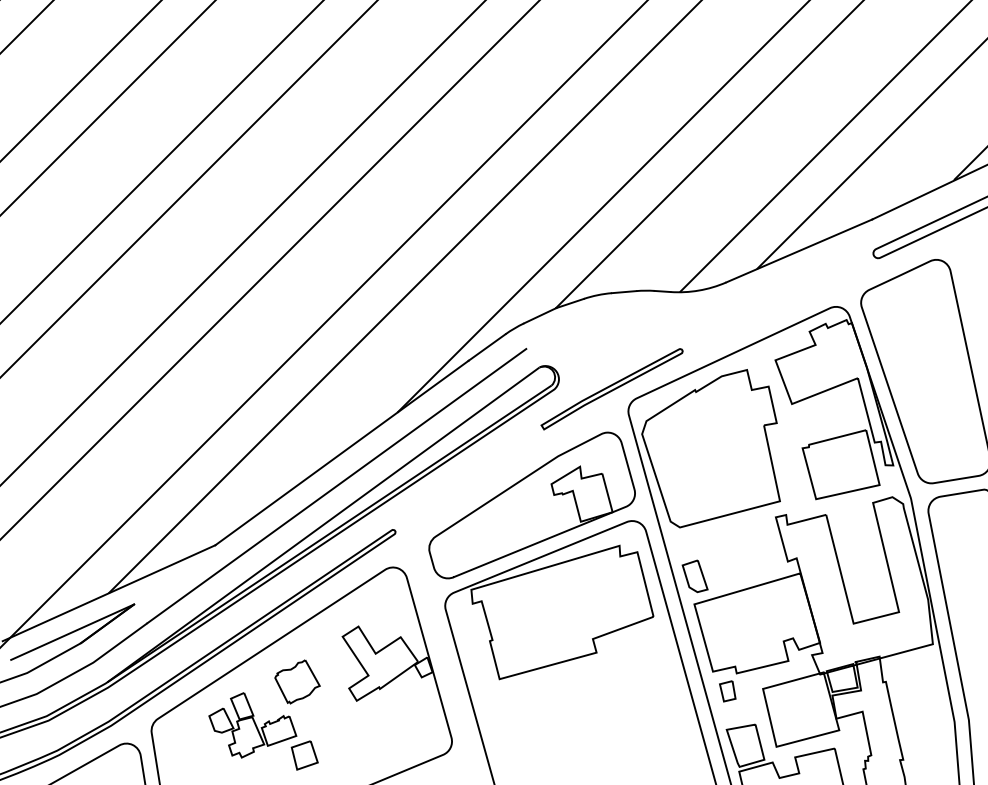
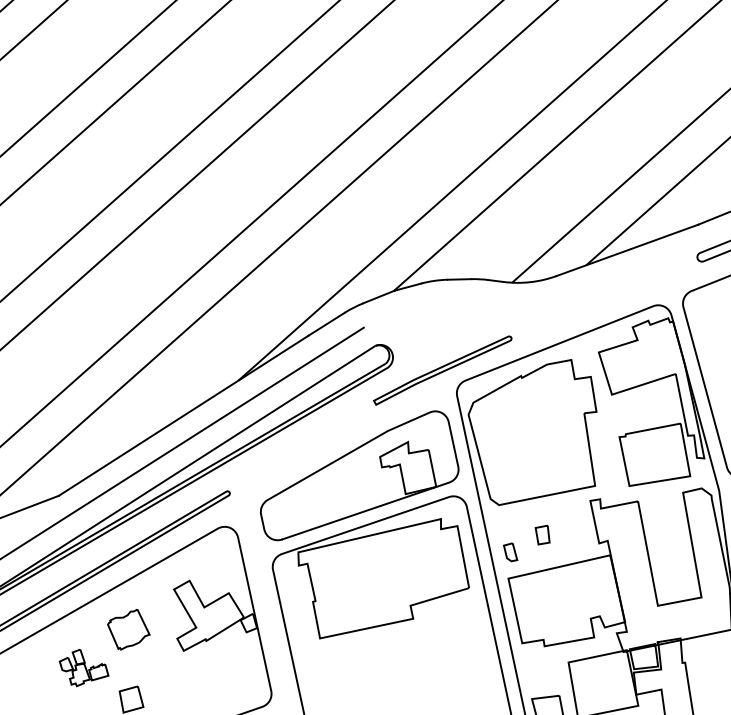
part: (694, 576) -> (510, 552), size x0.6
part: (727, 691) -> (542, 535), moved
part: (252, 725) -> (83, 668), size x0.6

